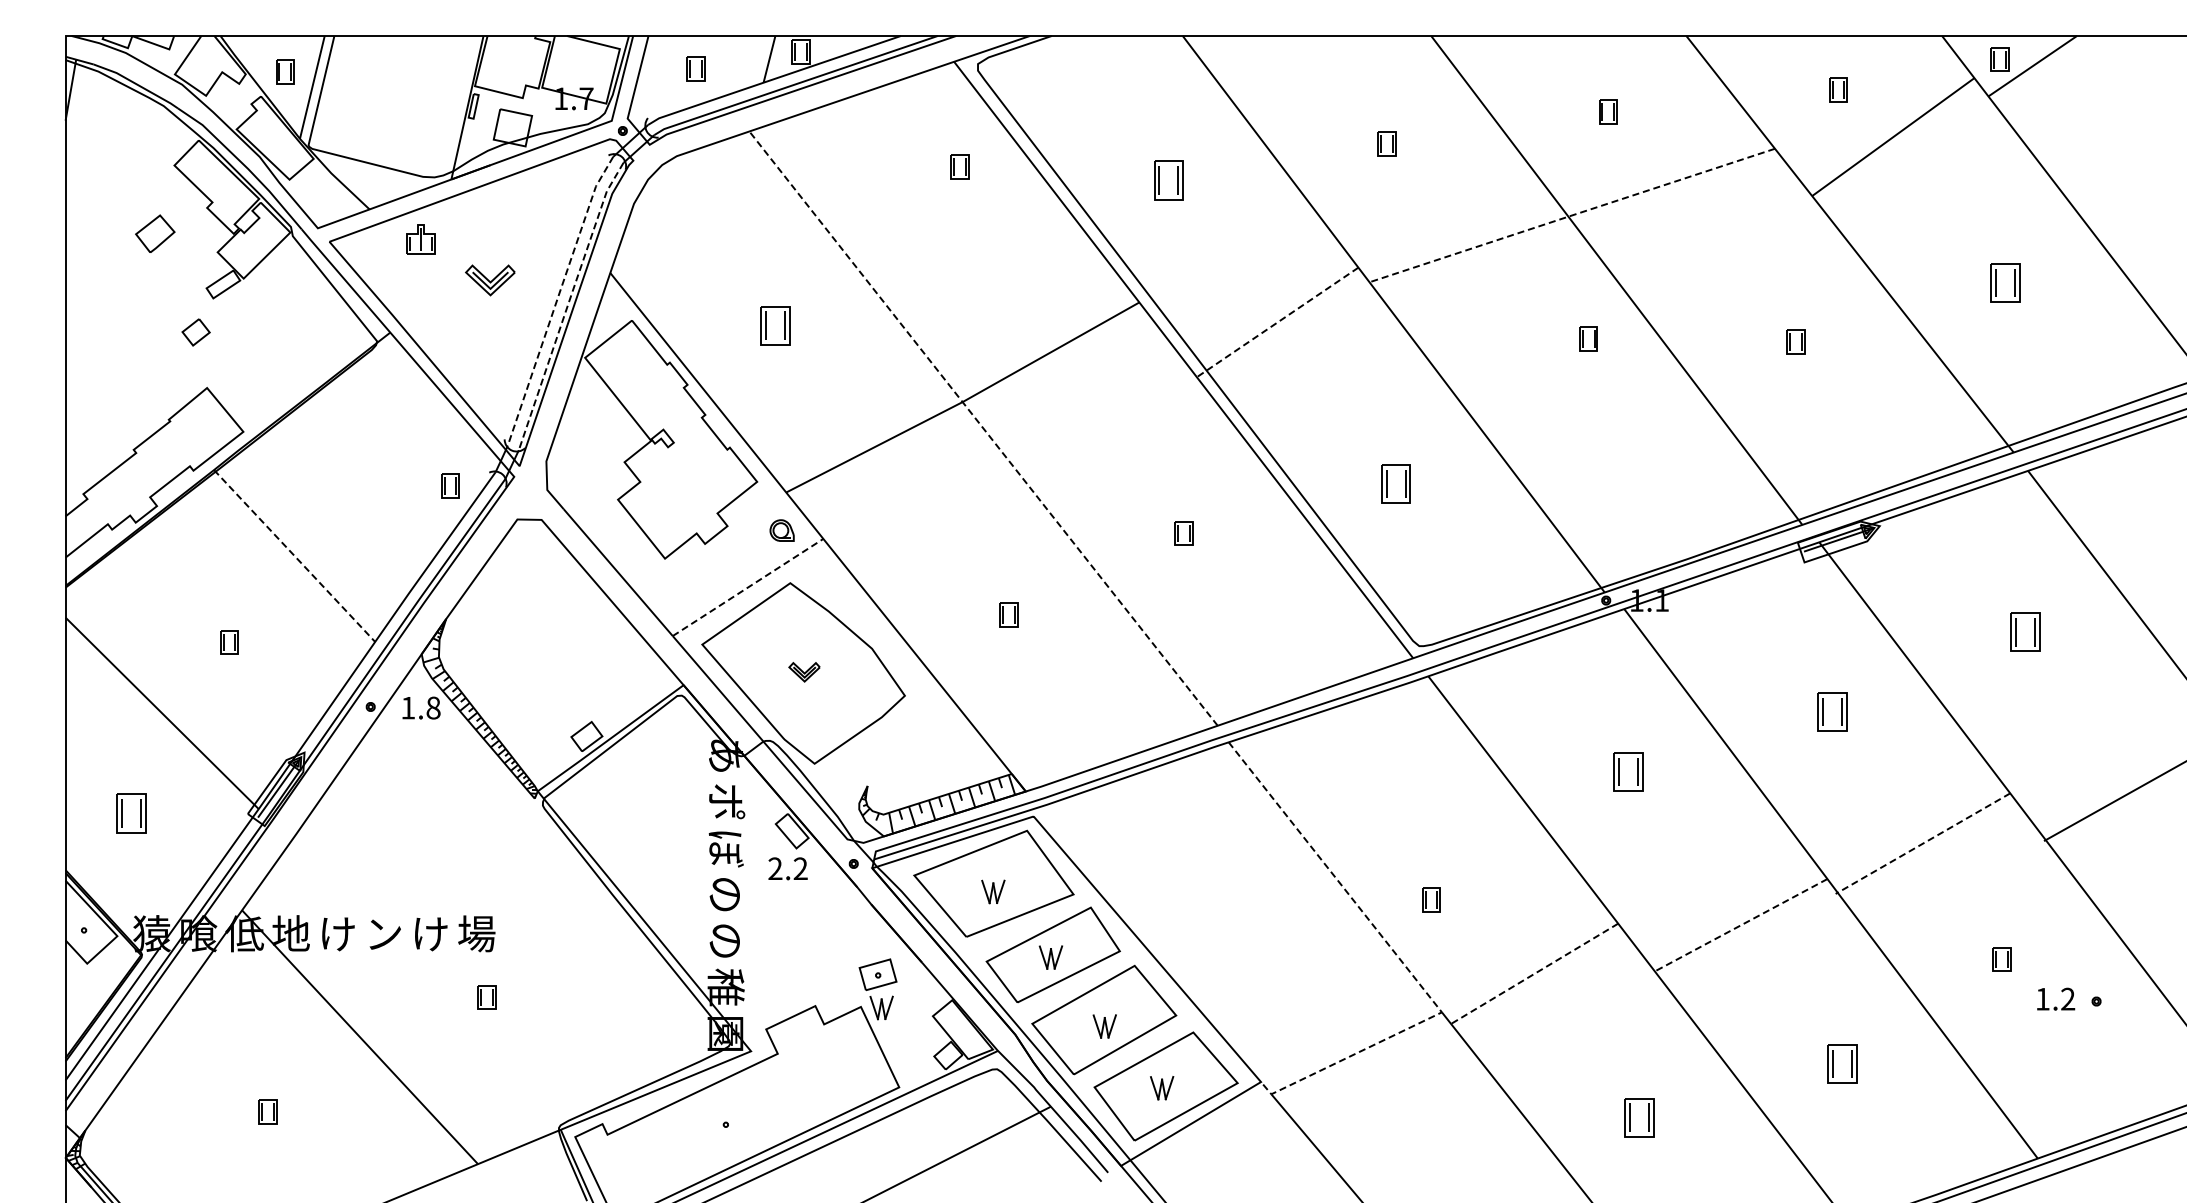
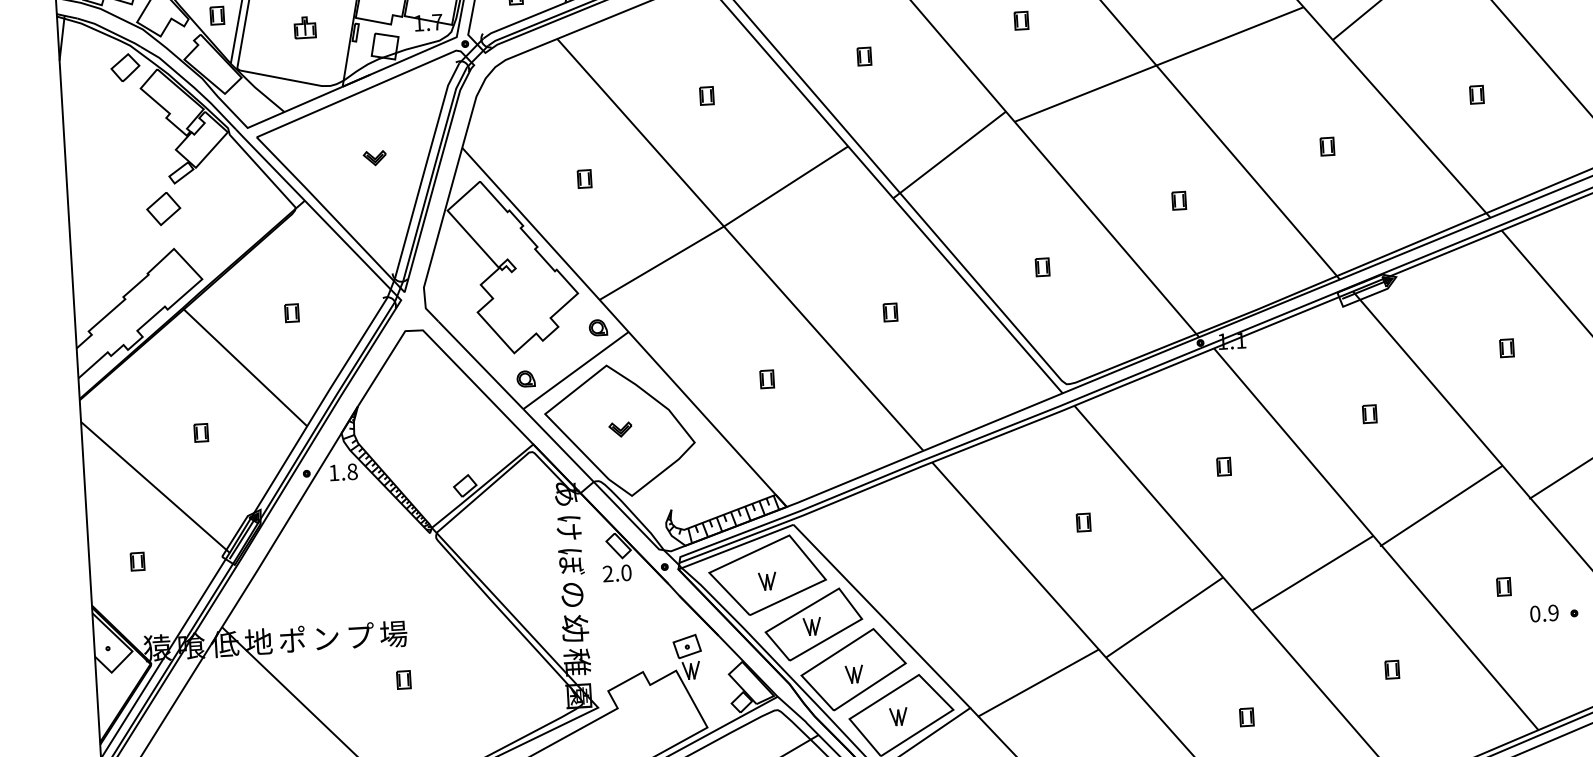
part: (959, 166) -> (706, 95), moved
part: (1168, 180) -> (864, 56), size x0.62
line: (1571, 215) -> (1158, 64), dashed -> solid
part: (155, 233) -> (125, 67), moved
part: (420, 239) -> (304, 27), moved
part: (489, 279) -> (374, 157), size x0.62
part: (2004, 282) -> (1476, 94), size x0.62
line: (557, 298) -> (424, 168), dashed -> solid
line: (568, 304) -> (433, 172), dashed -> solid
line: (1276, 323) -> (948, 155), dashed -> solid
part: (775, 325) -> (584, 178), size x0.62
part: (195, 332) -> (163, 209), size x1.67
part: (1588, 338) -> (1179, 200), moved
line: (983, 427) -> (740, 244), dashed -> solid
part: (1395, 483) -> (1042, 267), size x0.62
part: (450, 485) -> (291, 313), moved
line: (294, 555) -> (244, 366), dashed -> solid
line: (748, 587) -> (576, 370), dashed -> solid
part: (678, 594) -> (525, 378), added
part: (2025, 632) -> (1506, 348), size x0.62
part: (1831, 711) -> (1369, 413), size x0.62
part: (1627, 771) -> (1223, 466), size x0.62
text: (726, 801) -> (569, 527), ポ -> け
part: (131, 813) -> (137, 561), size x0.62
line: (1922, 844) -> (1441, 506), dashed -> solid
text: (800, 868) -> (626, 572), 2.2 -> 2.0
part: (1431, 899) -> (1083, 522), moved
line: (1741, 925) -> (1312, 573), dashed -> solid
text: (337, 932) -> (292, 639), け -> ポ
text: (432, 933) -> (361, 635), け -> プ
text: (725, 940) -> (574, 628), の -> 幼
line: (1399, 959) -> (1065, 612), dashed -> solid
line: (1534, 974) -> (1164, 618), dashed -> solid
text: (2055, 998) -> (1544, 612), 1.2 -> 0.9
part: (1842, 1063) -> (1392, 669), size x0.62
part: (1638, 1116) -> (1246, 716), size x0.62

